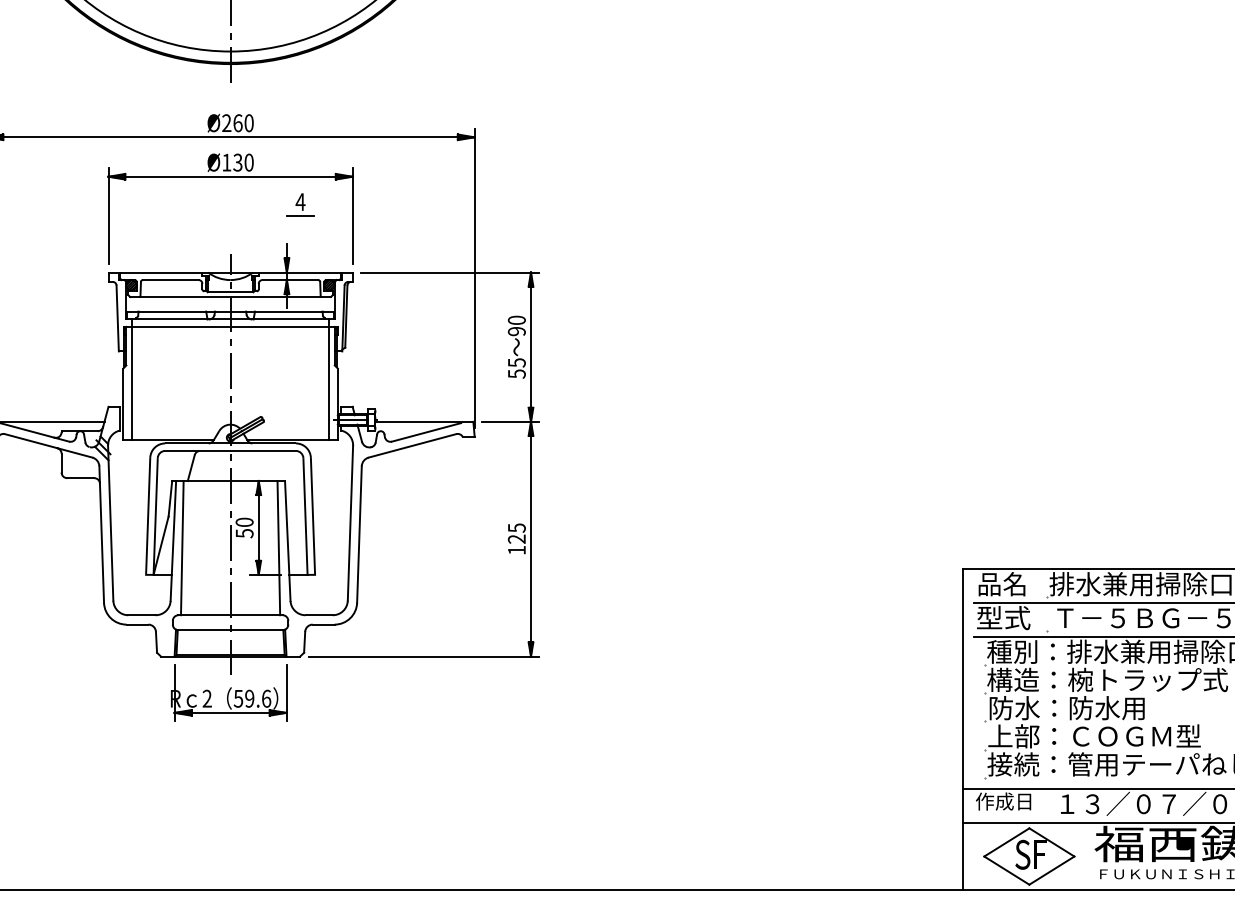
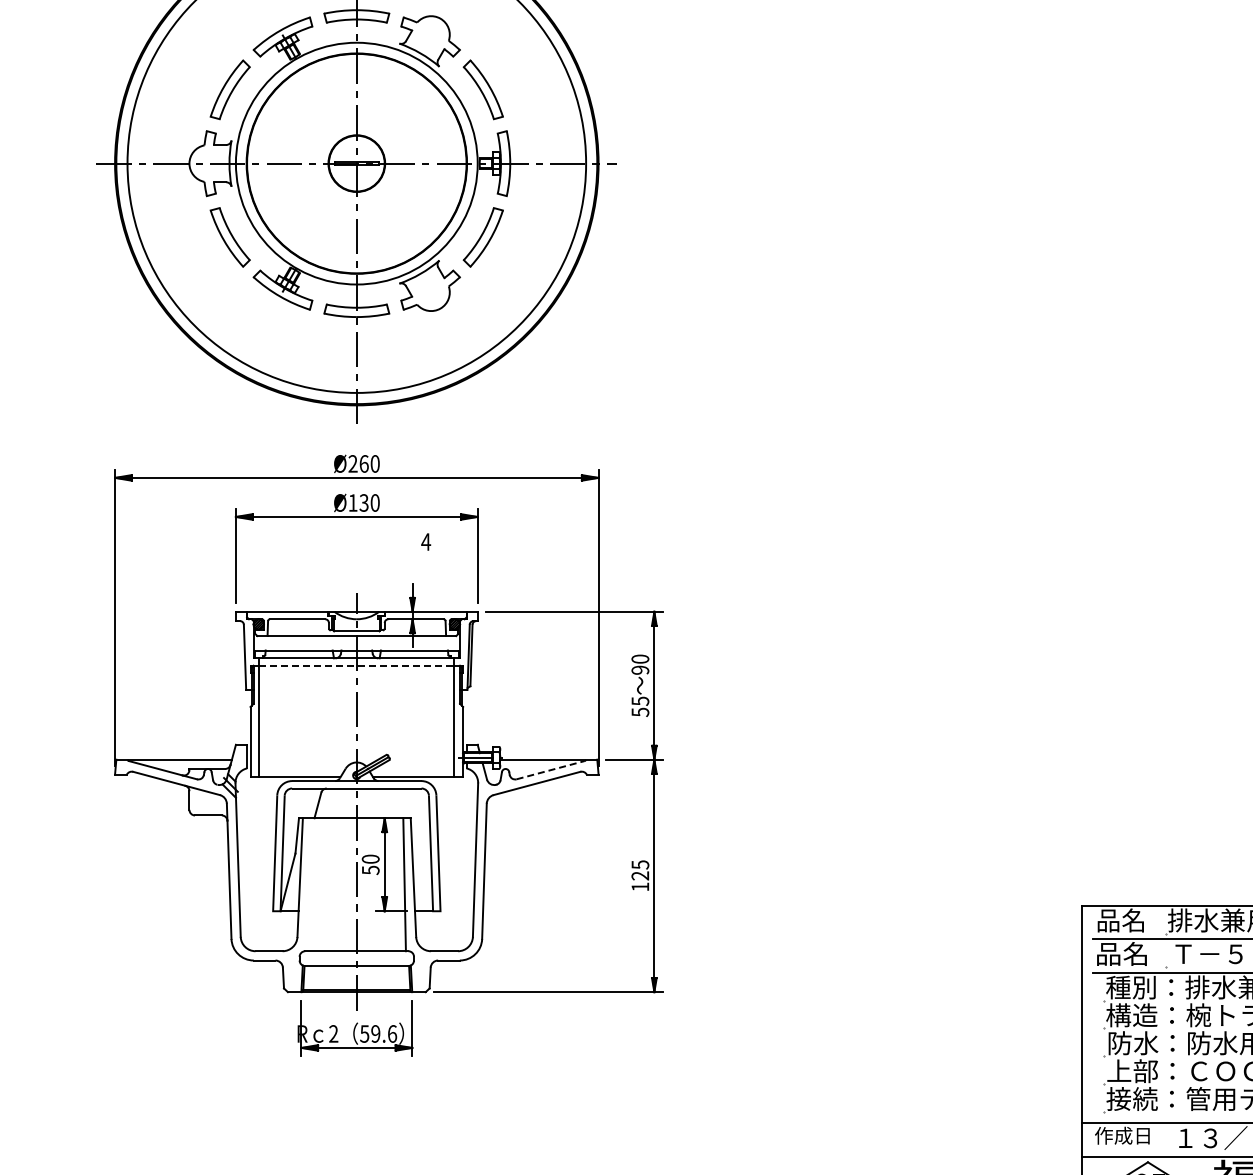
line: (299, 216) -> (425, 556), removed
line: (230, 326) -> (356, 665), solid -> dashed
line: (427, 432) -> (551, 770), solid -> dashed
line: (181, 547) -> (308, 884), removed
text: (1003, 617) -> (1122, 953), 型式 -> 品名

